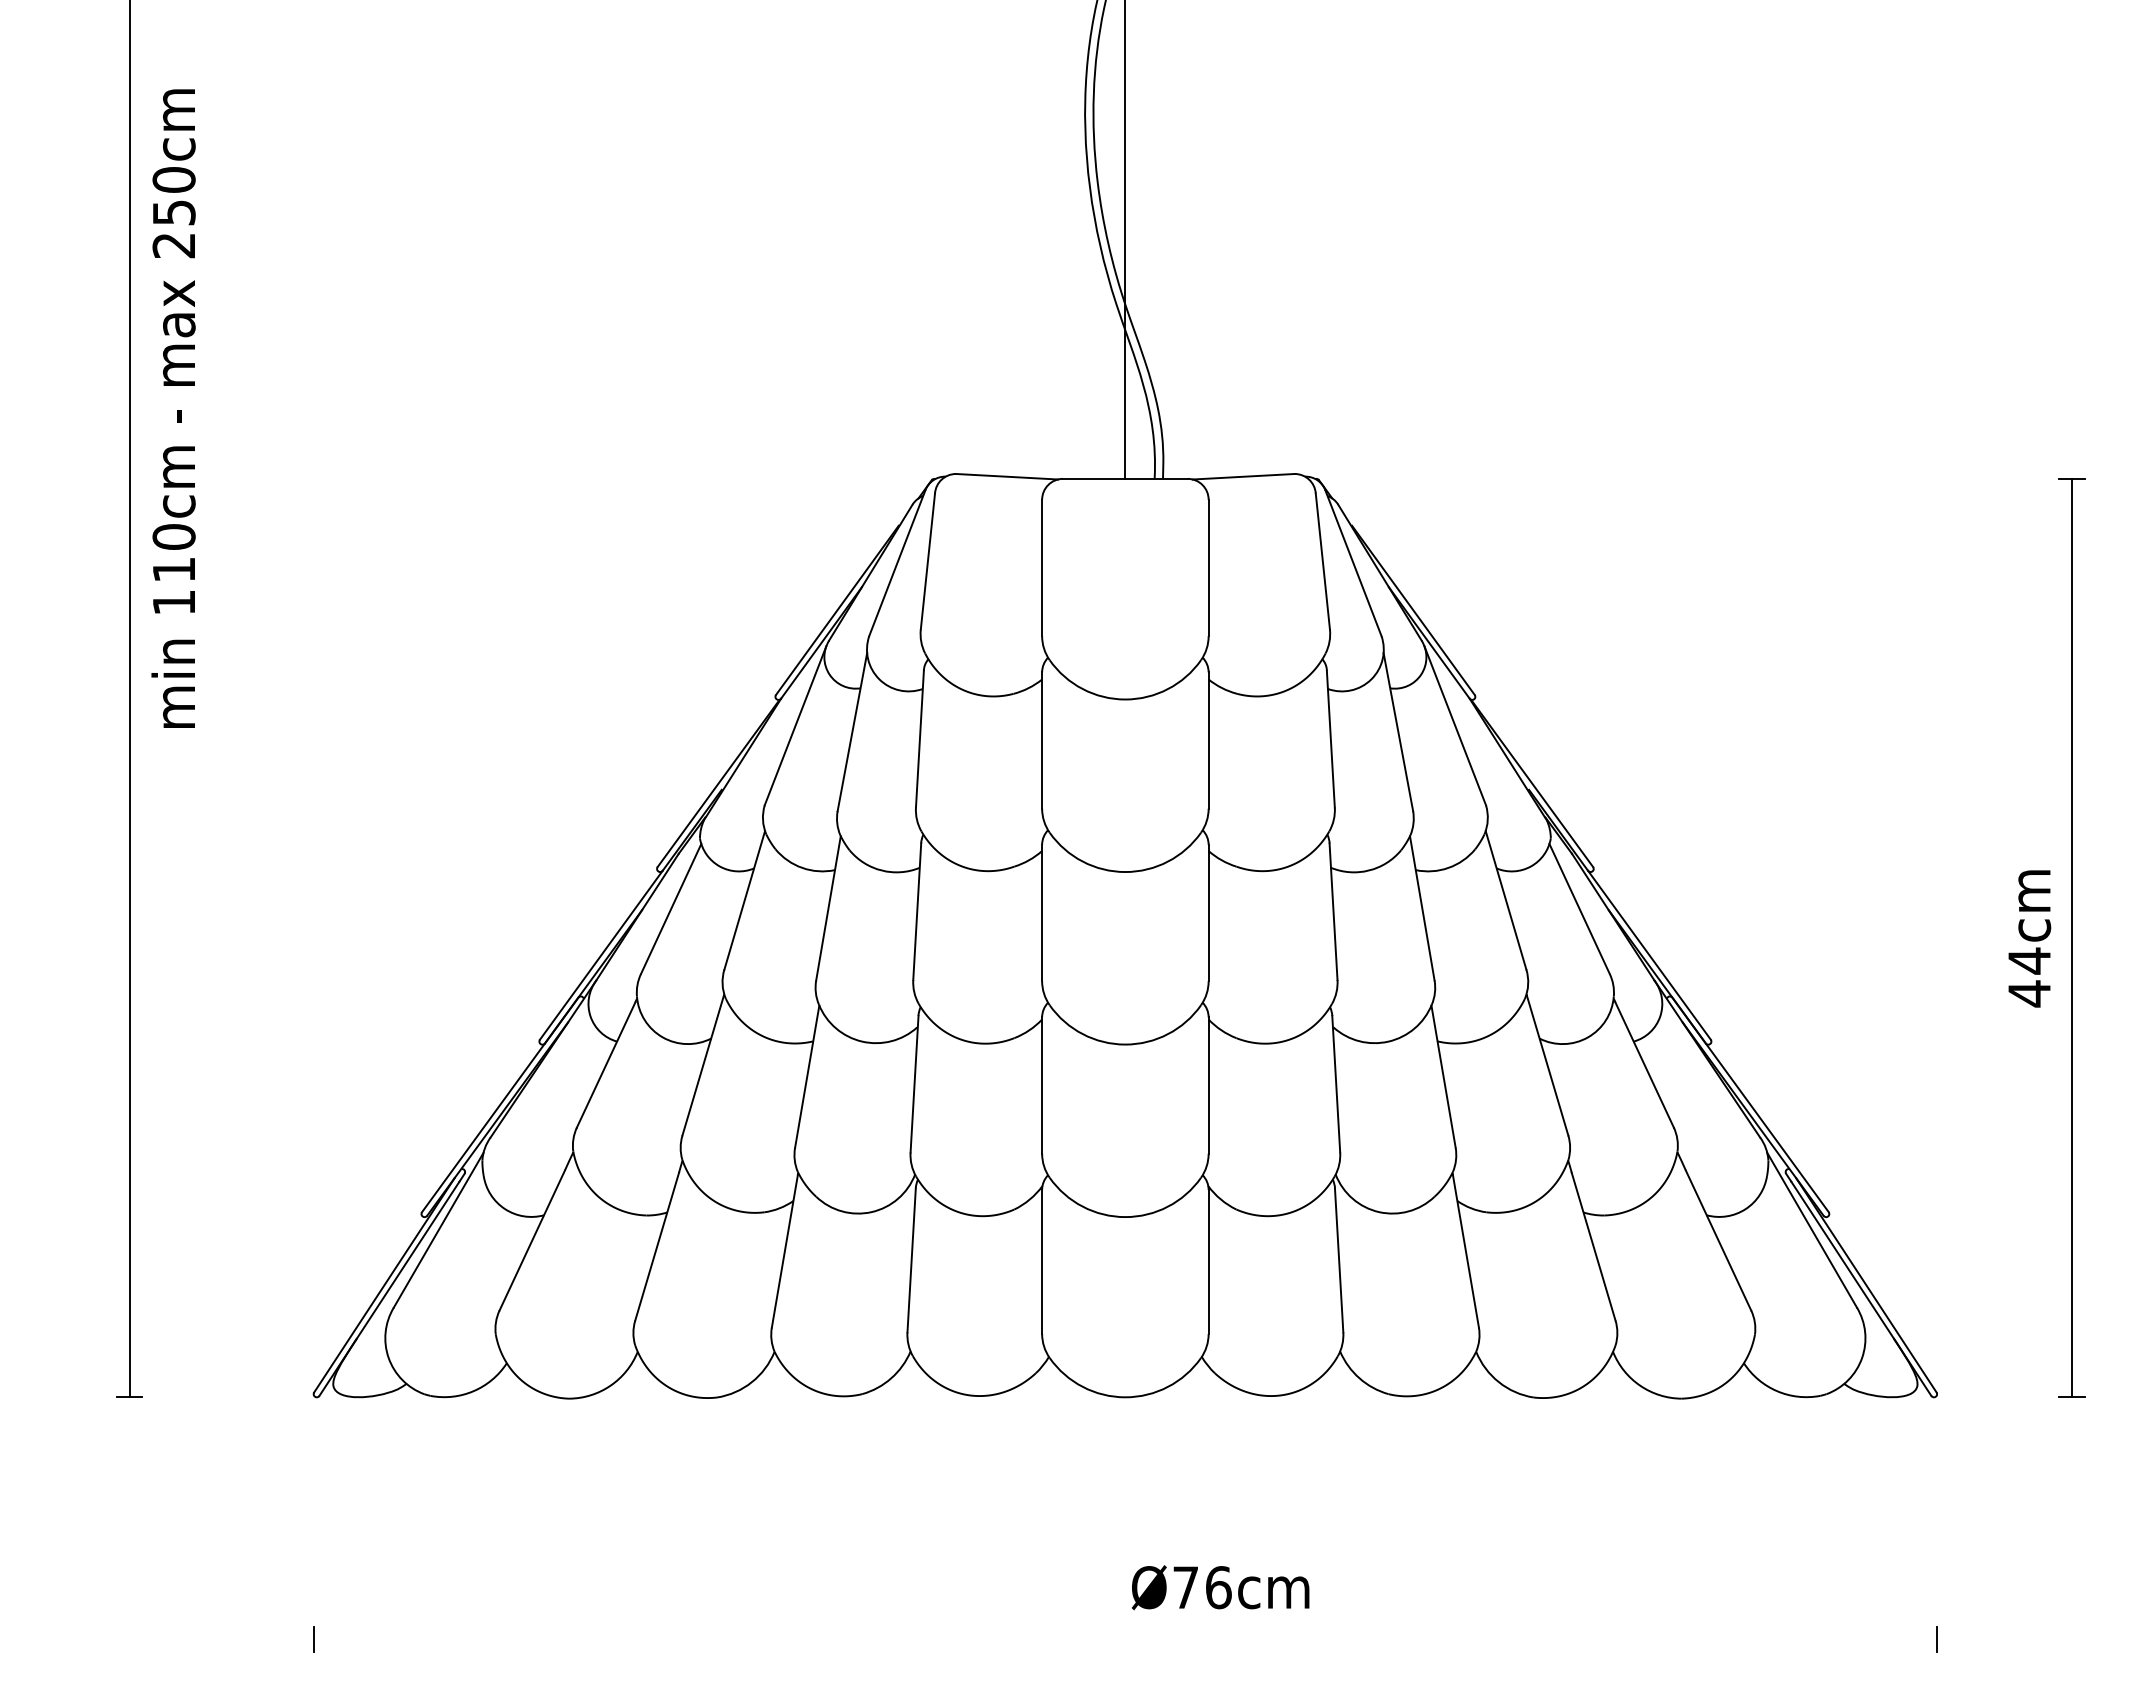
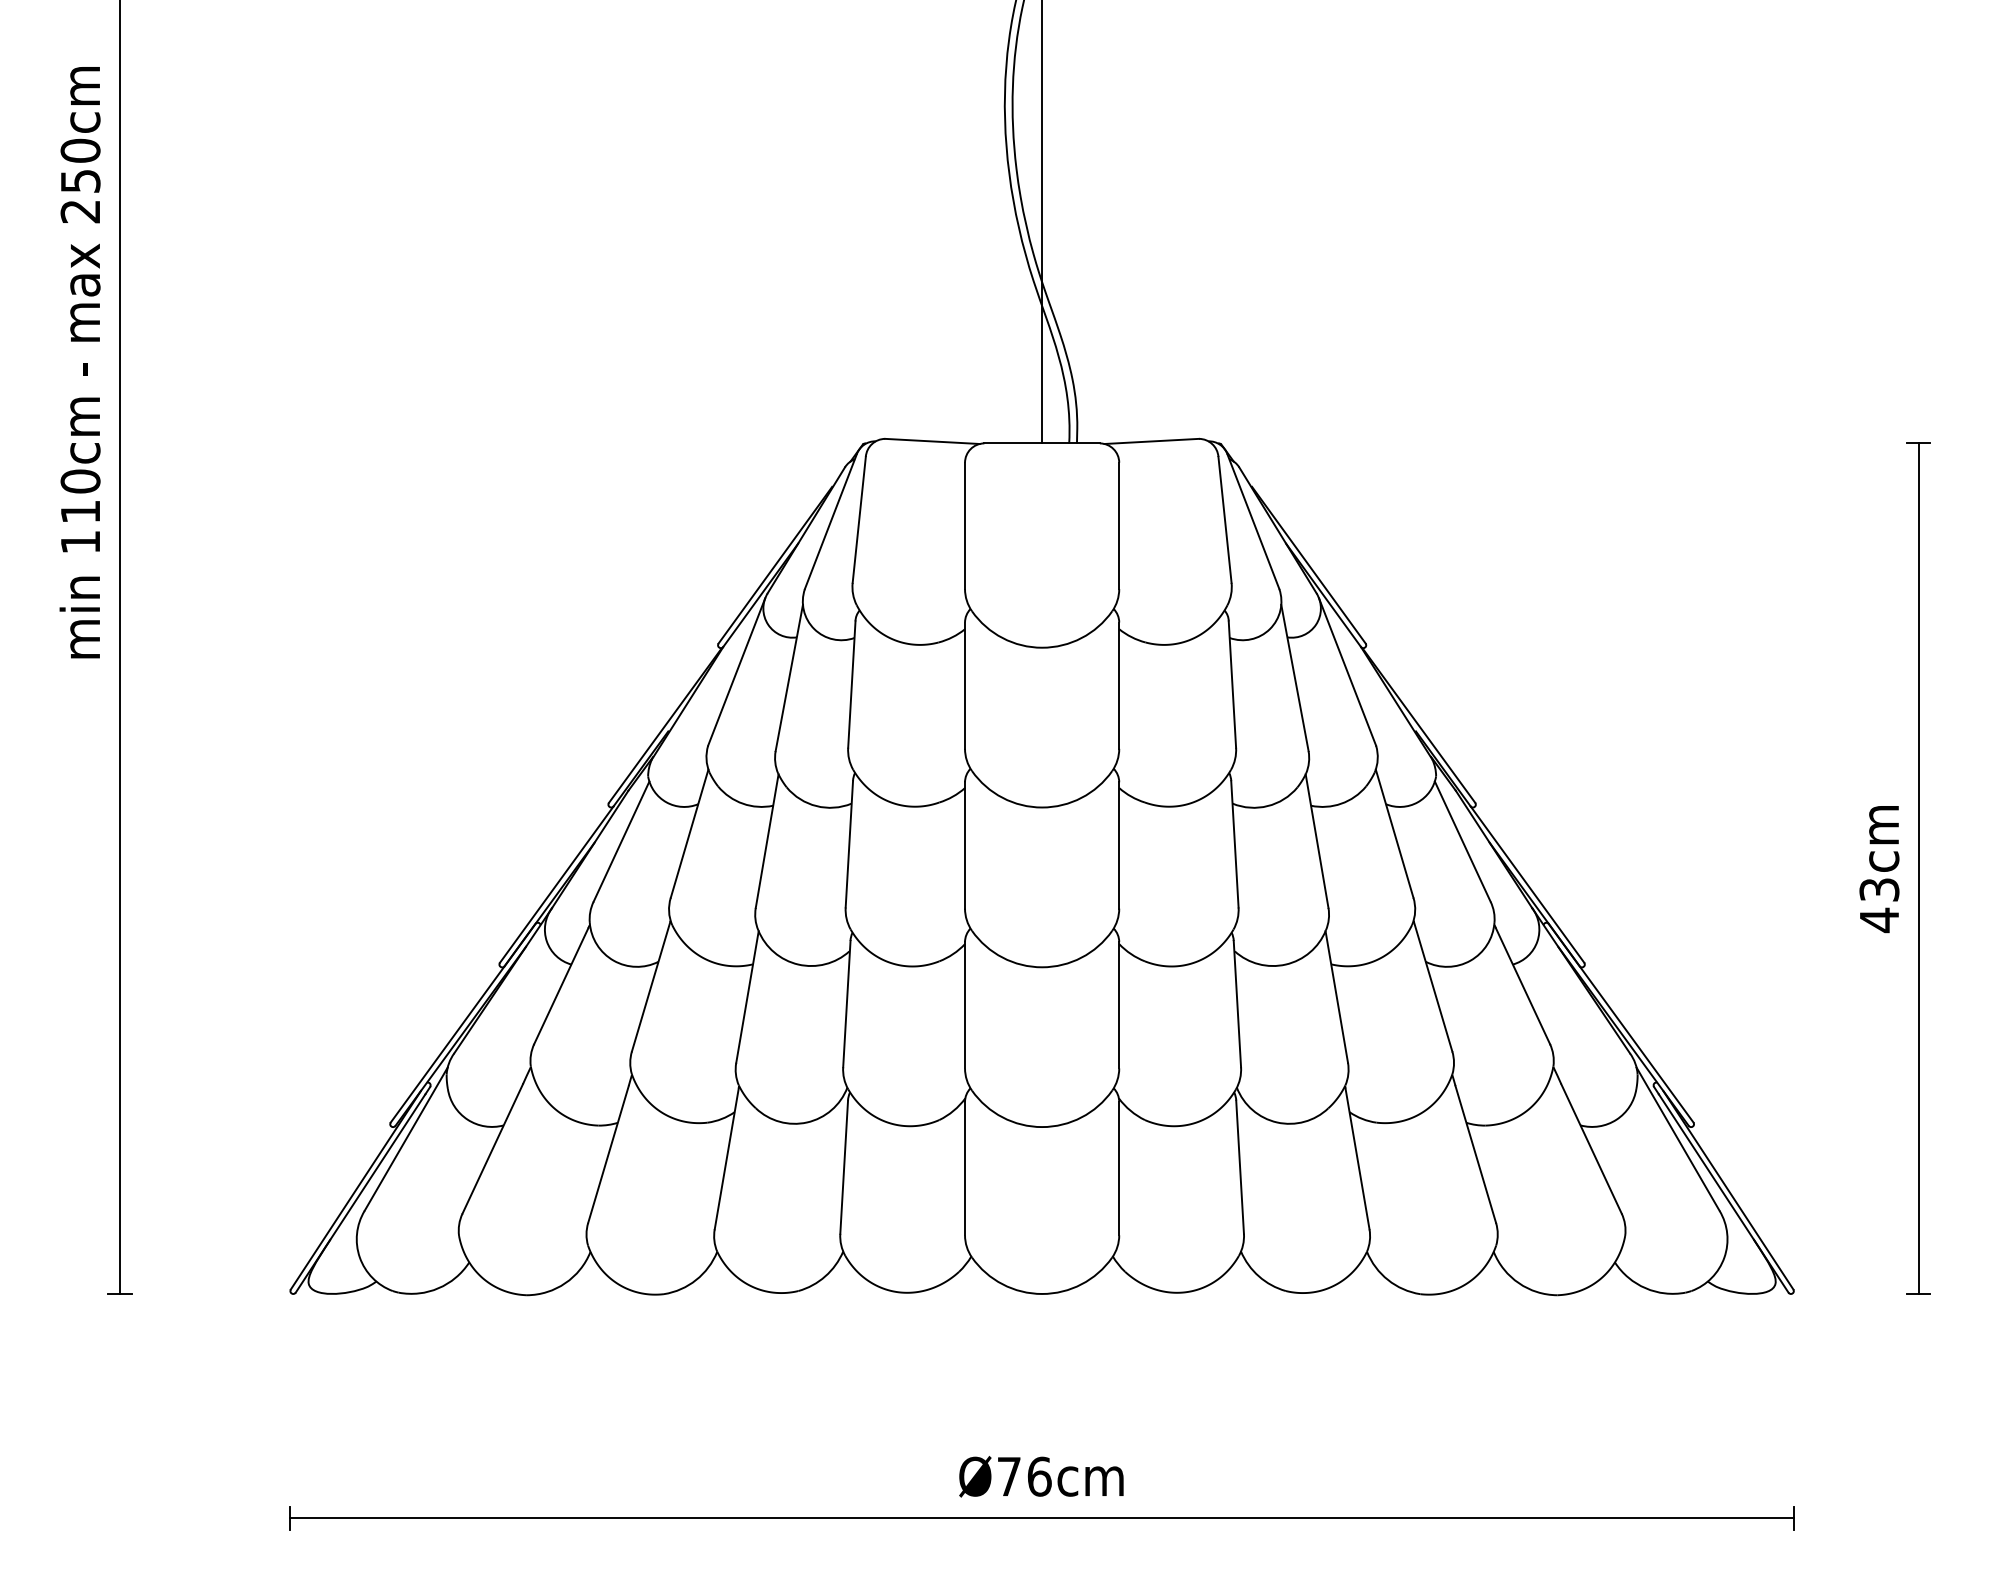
text: (173, 408) -> (80, 362), moved
text: (2029, 960) -> (1879, 889), 44cm -> 43cm
text: (1220, 1587) -> (1041, 1476), moved
line: (1125, 1639) -> (1042, 1518), added

